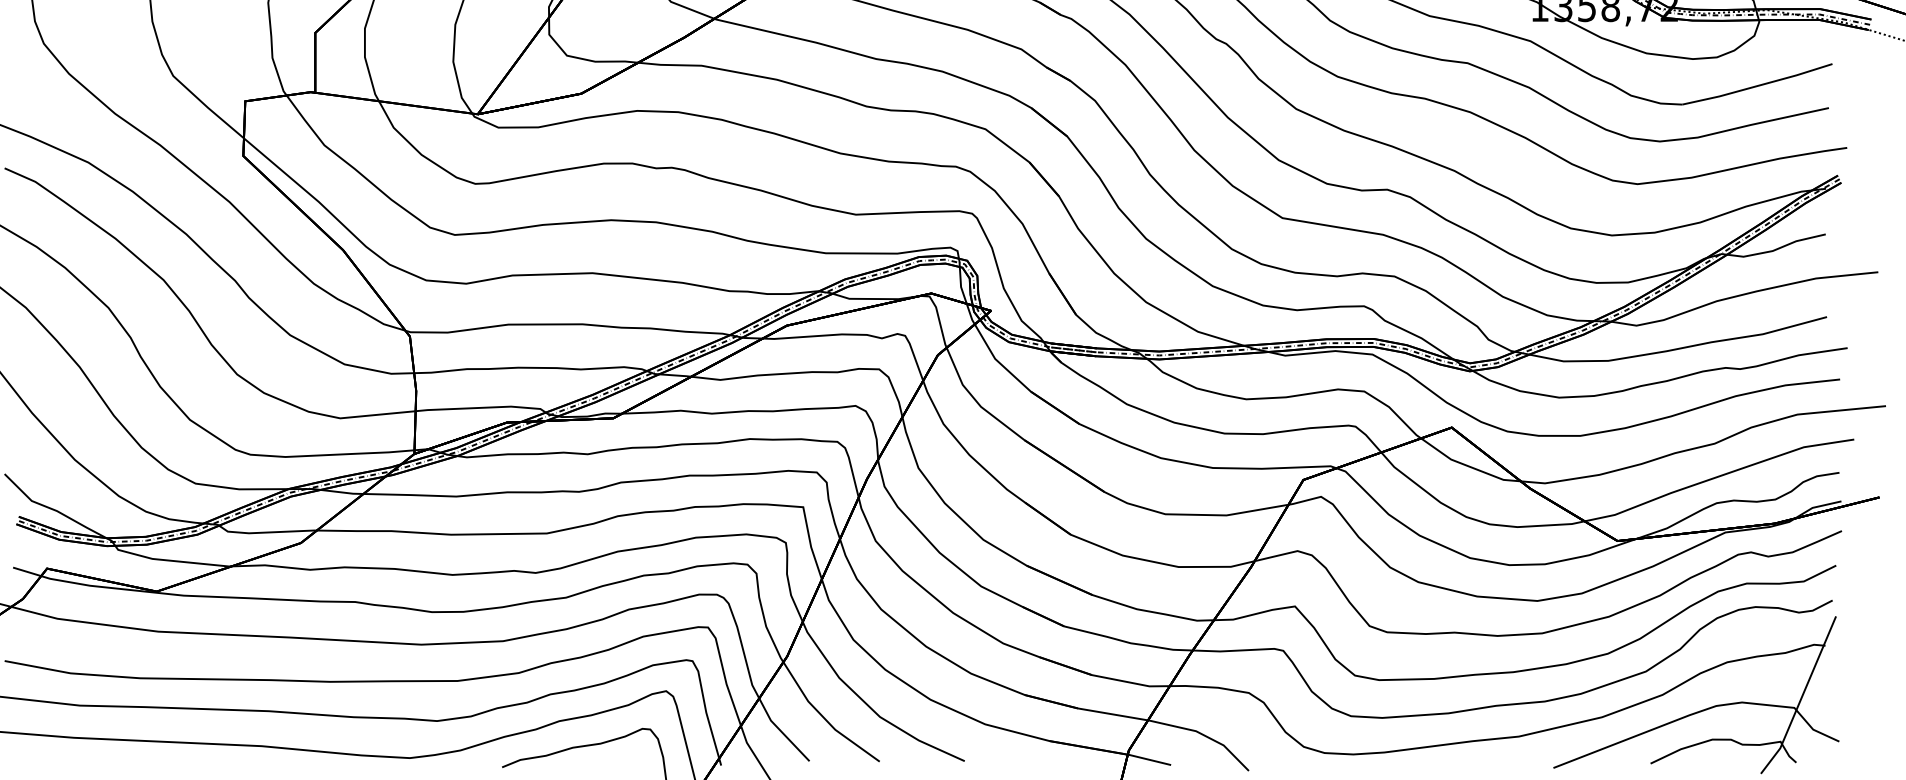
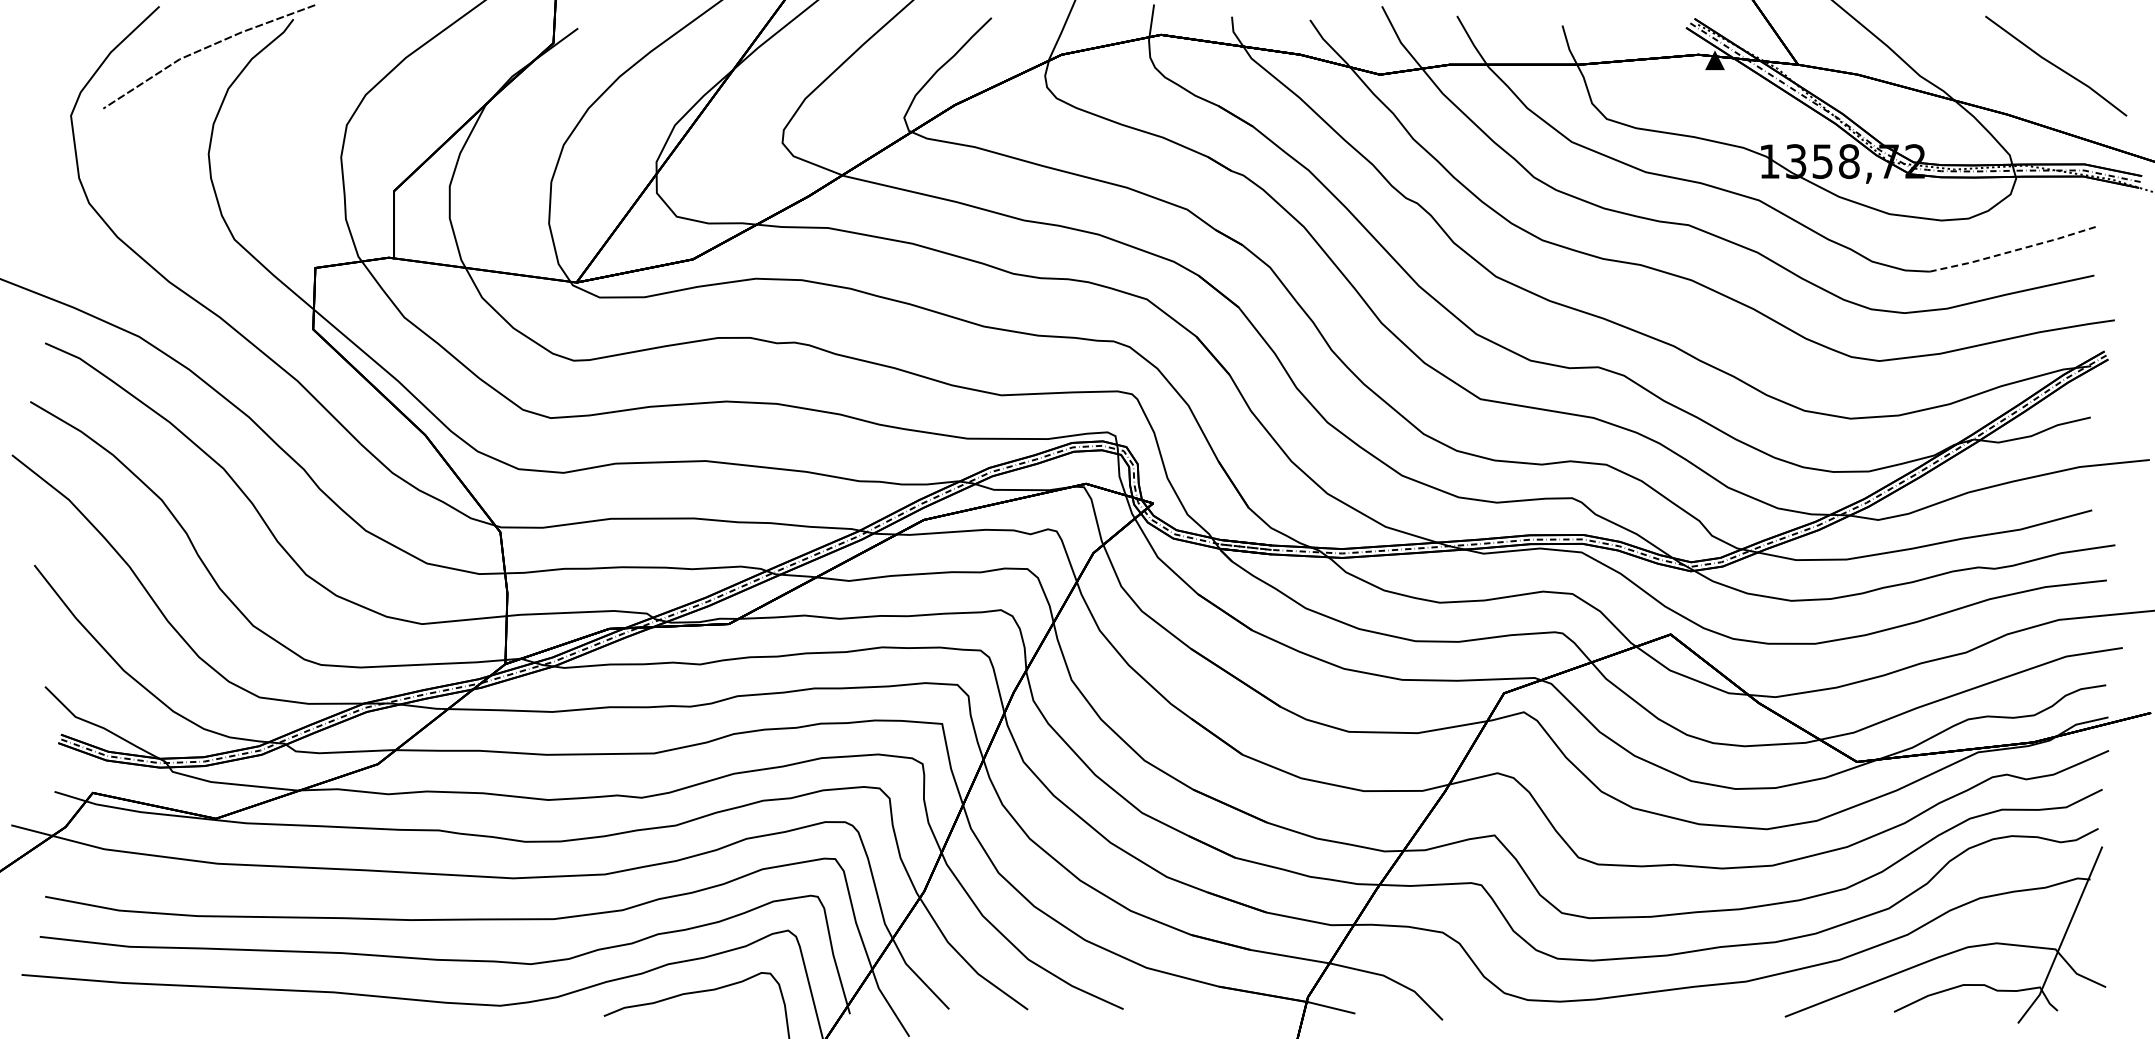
line: (1757, 85) -> (2014, 250), solid -> dashed

